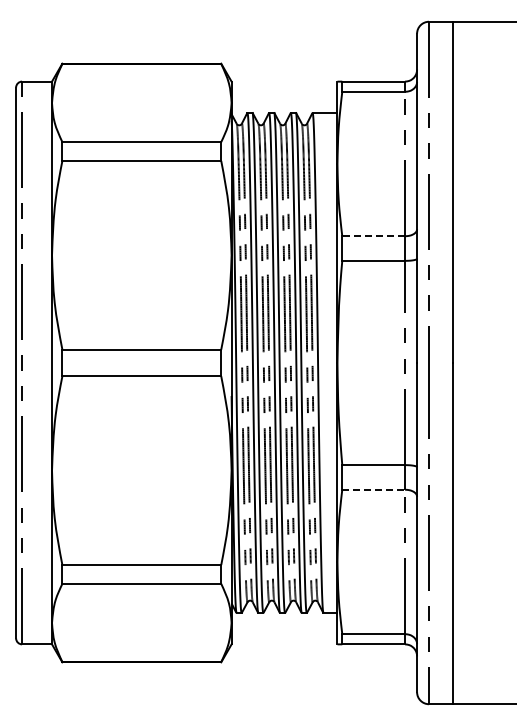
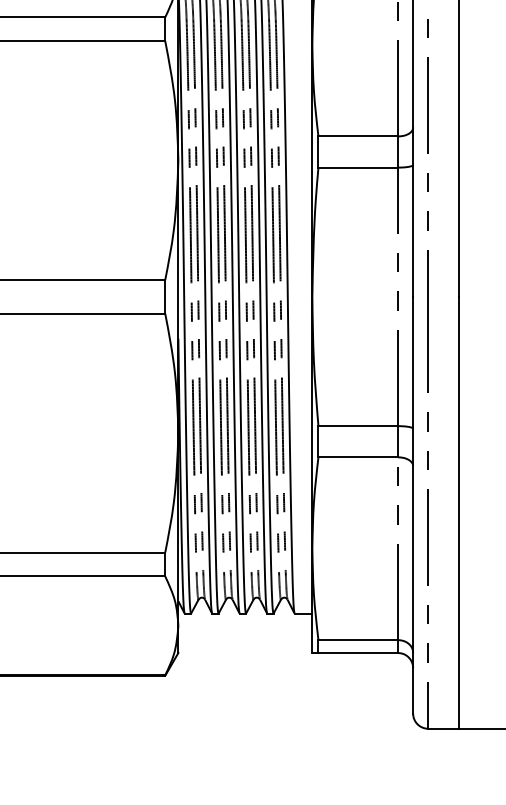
line: (373, 236) -> (357, 136), dashed -> solid
line: (374, 489) -> (359, 457), dashed -> solid

